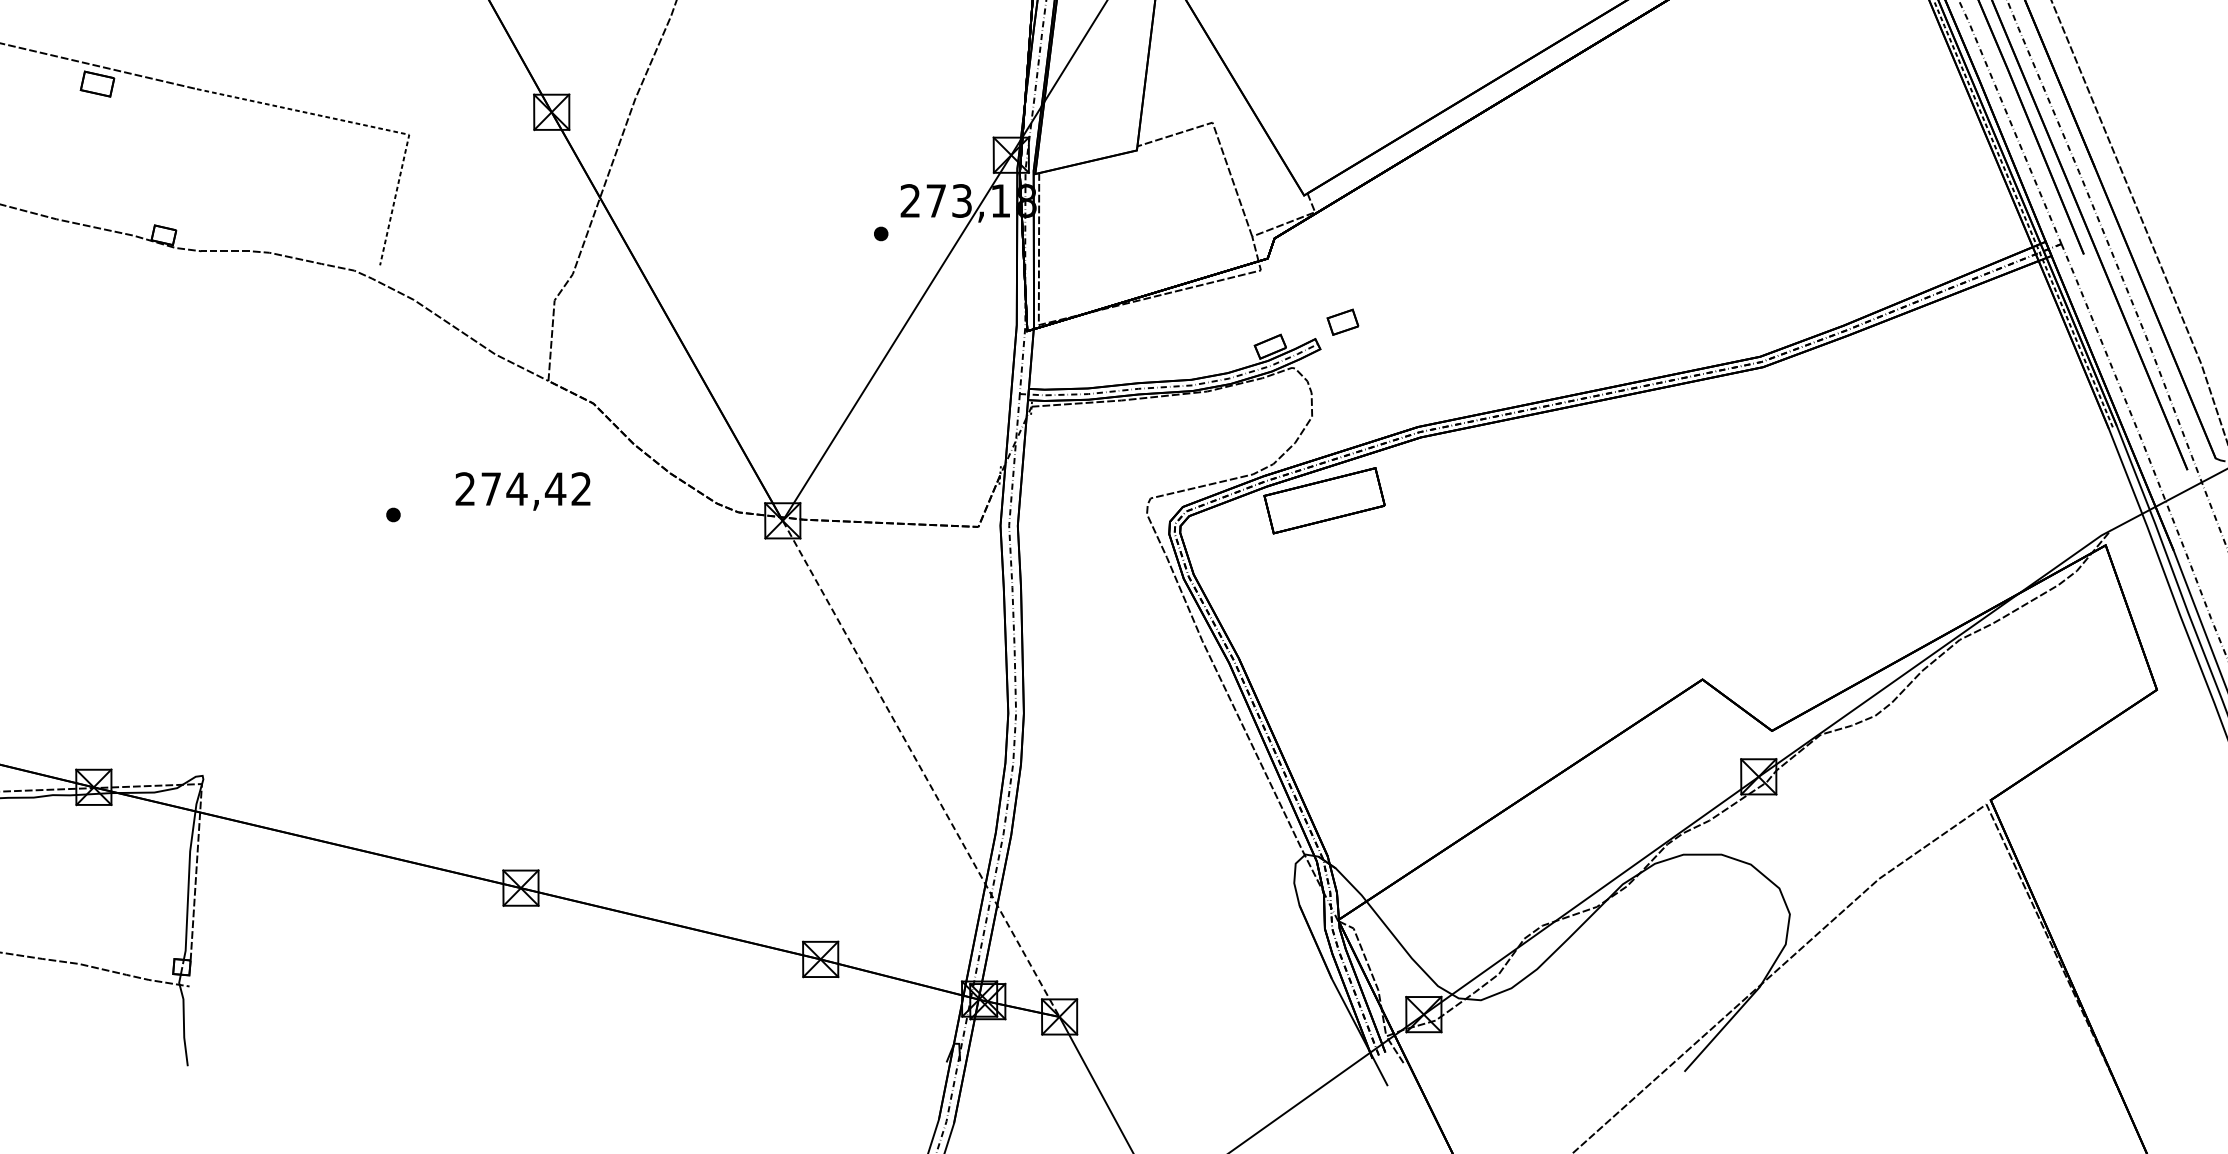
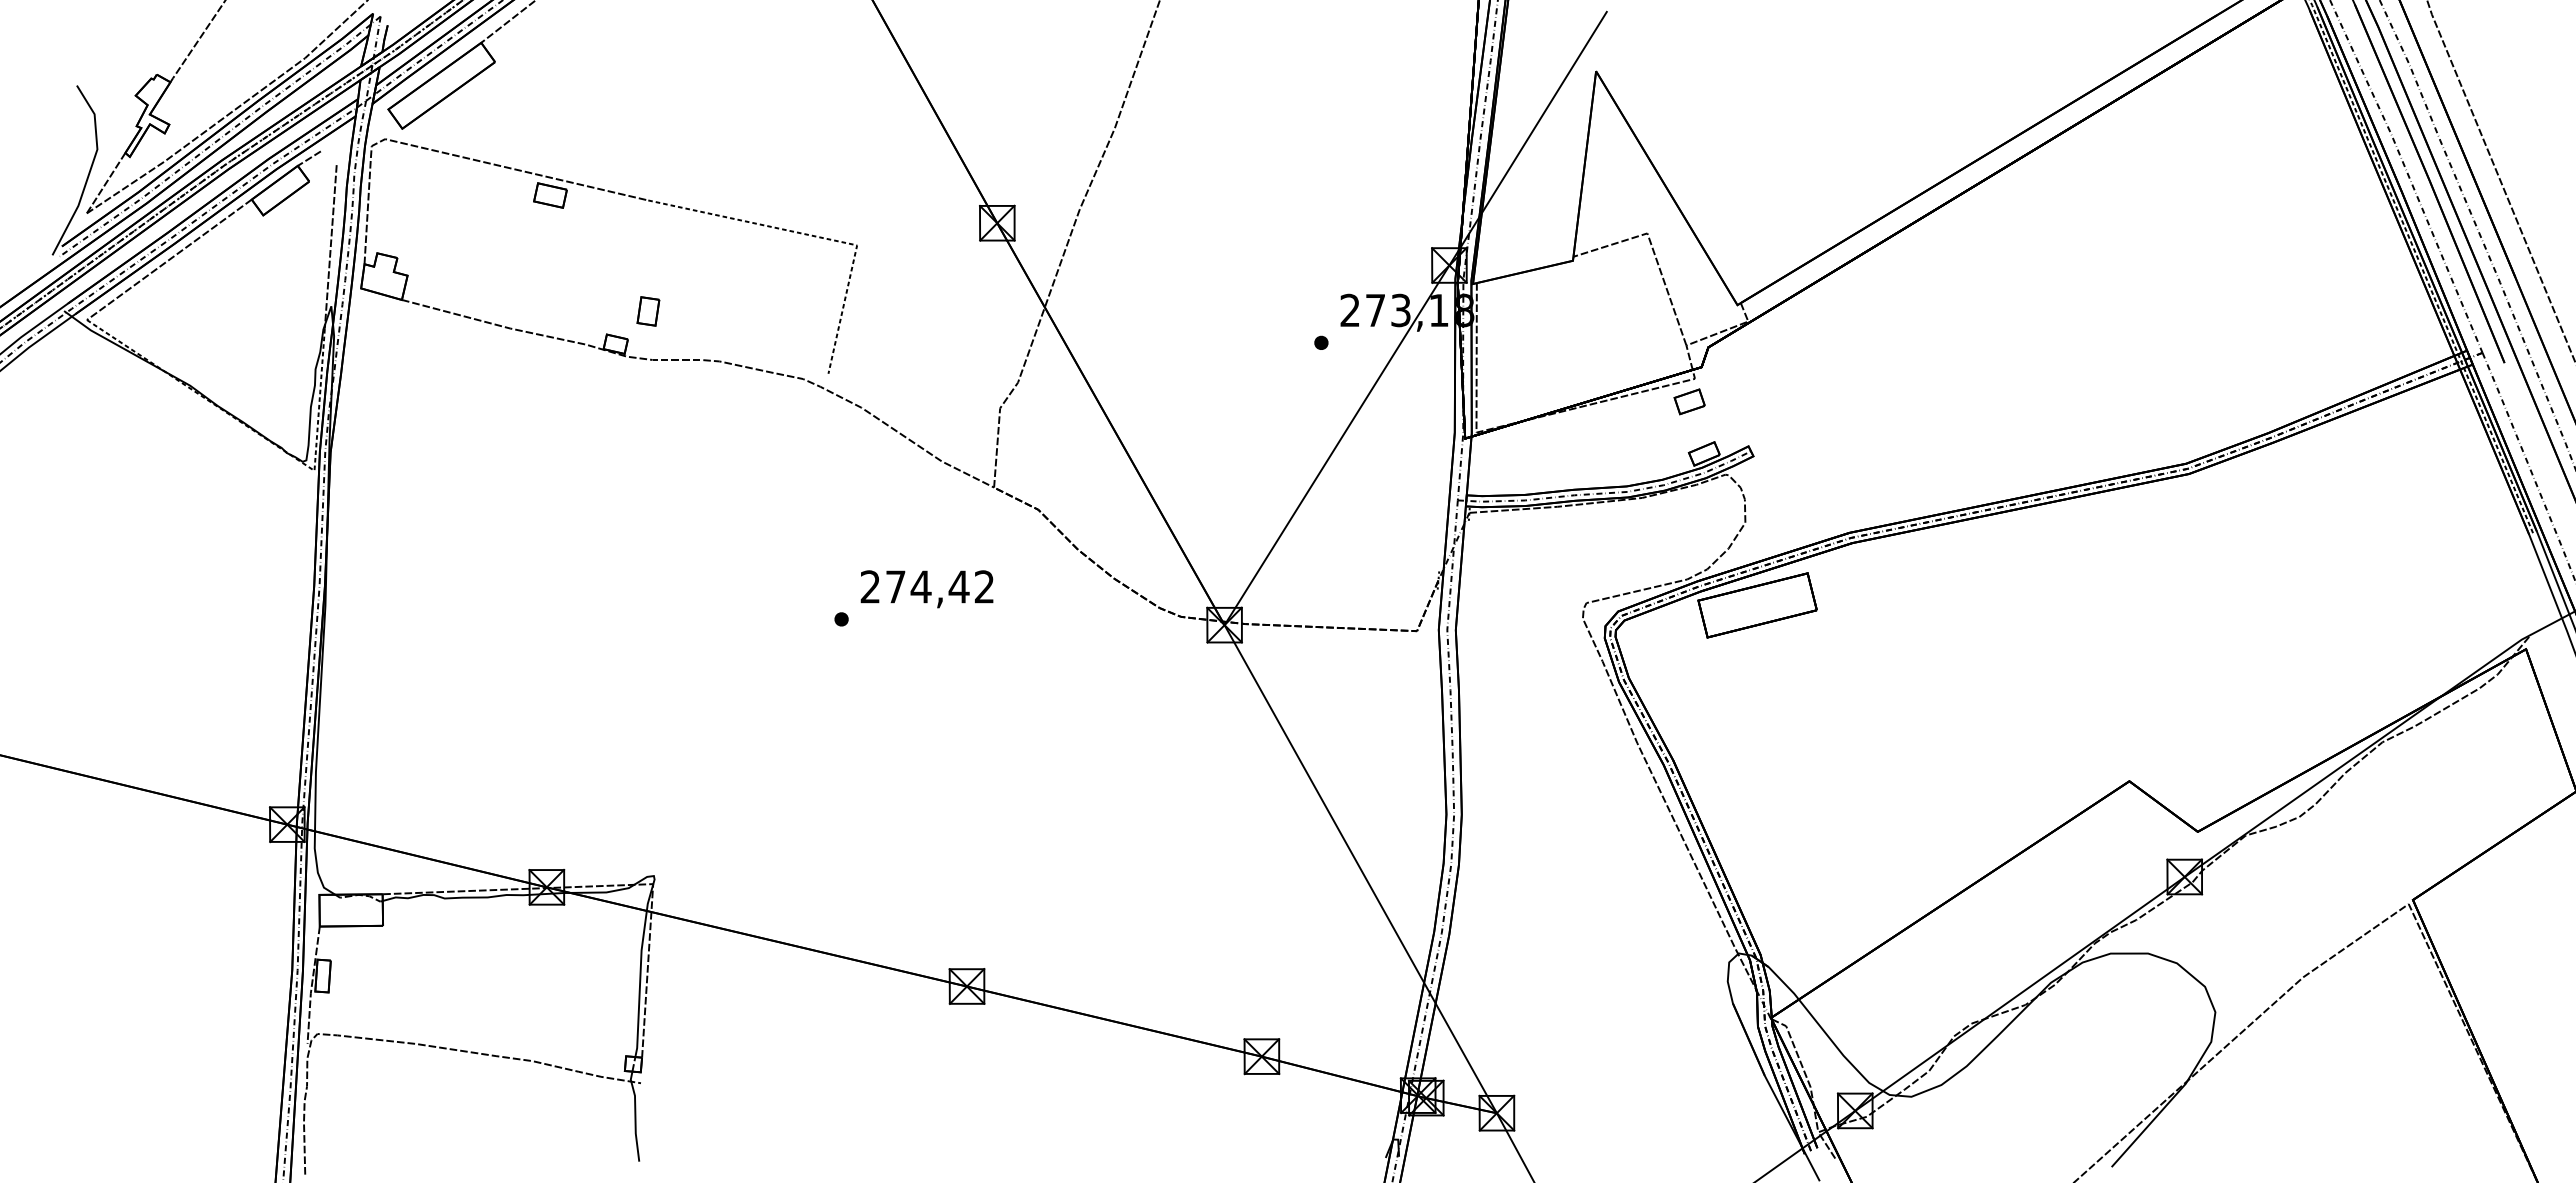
part: (197, 202) -> (648, 311), added
part: (1342, 321) -> (1689, 401), moved
text: (522, 491) -> (926, 589), moved
line: (921, 769) -> (1361, 869), dashed -> solid

